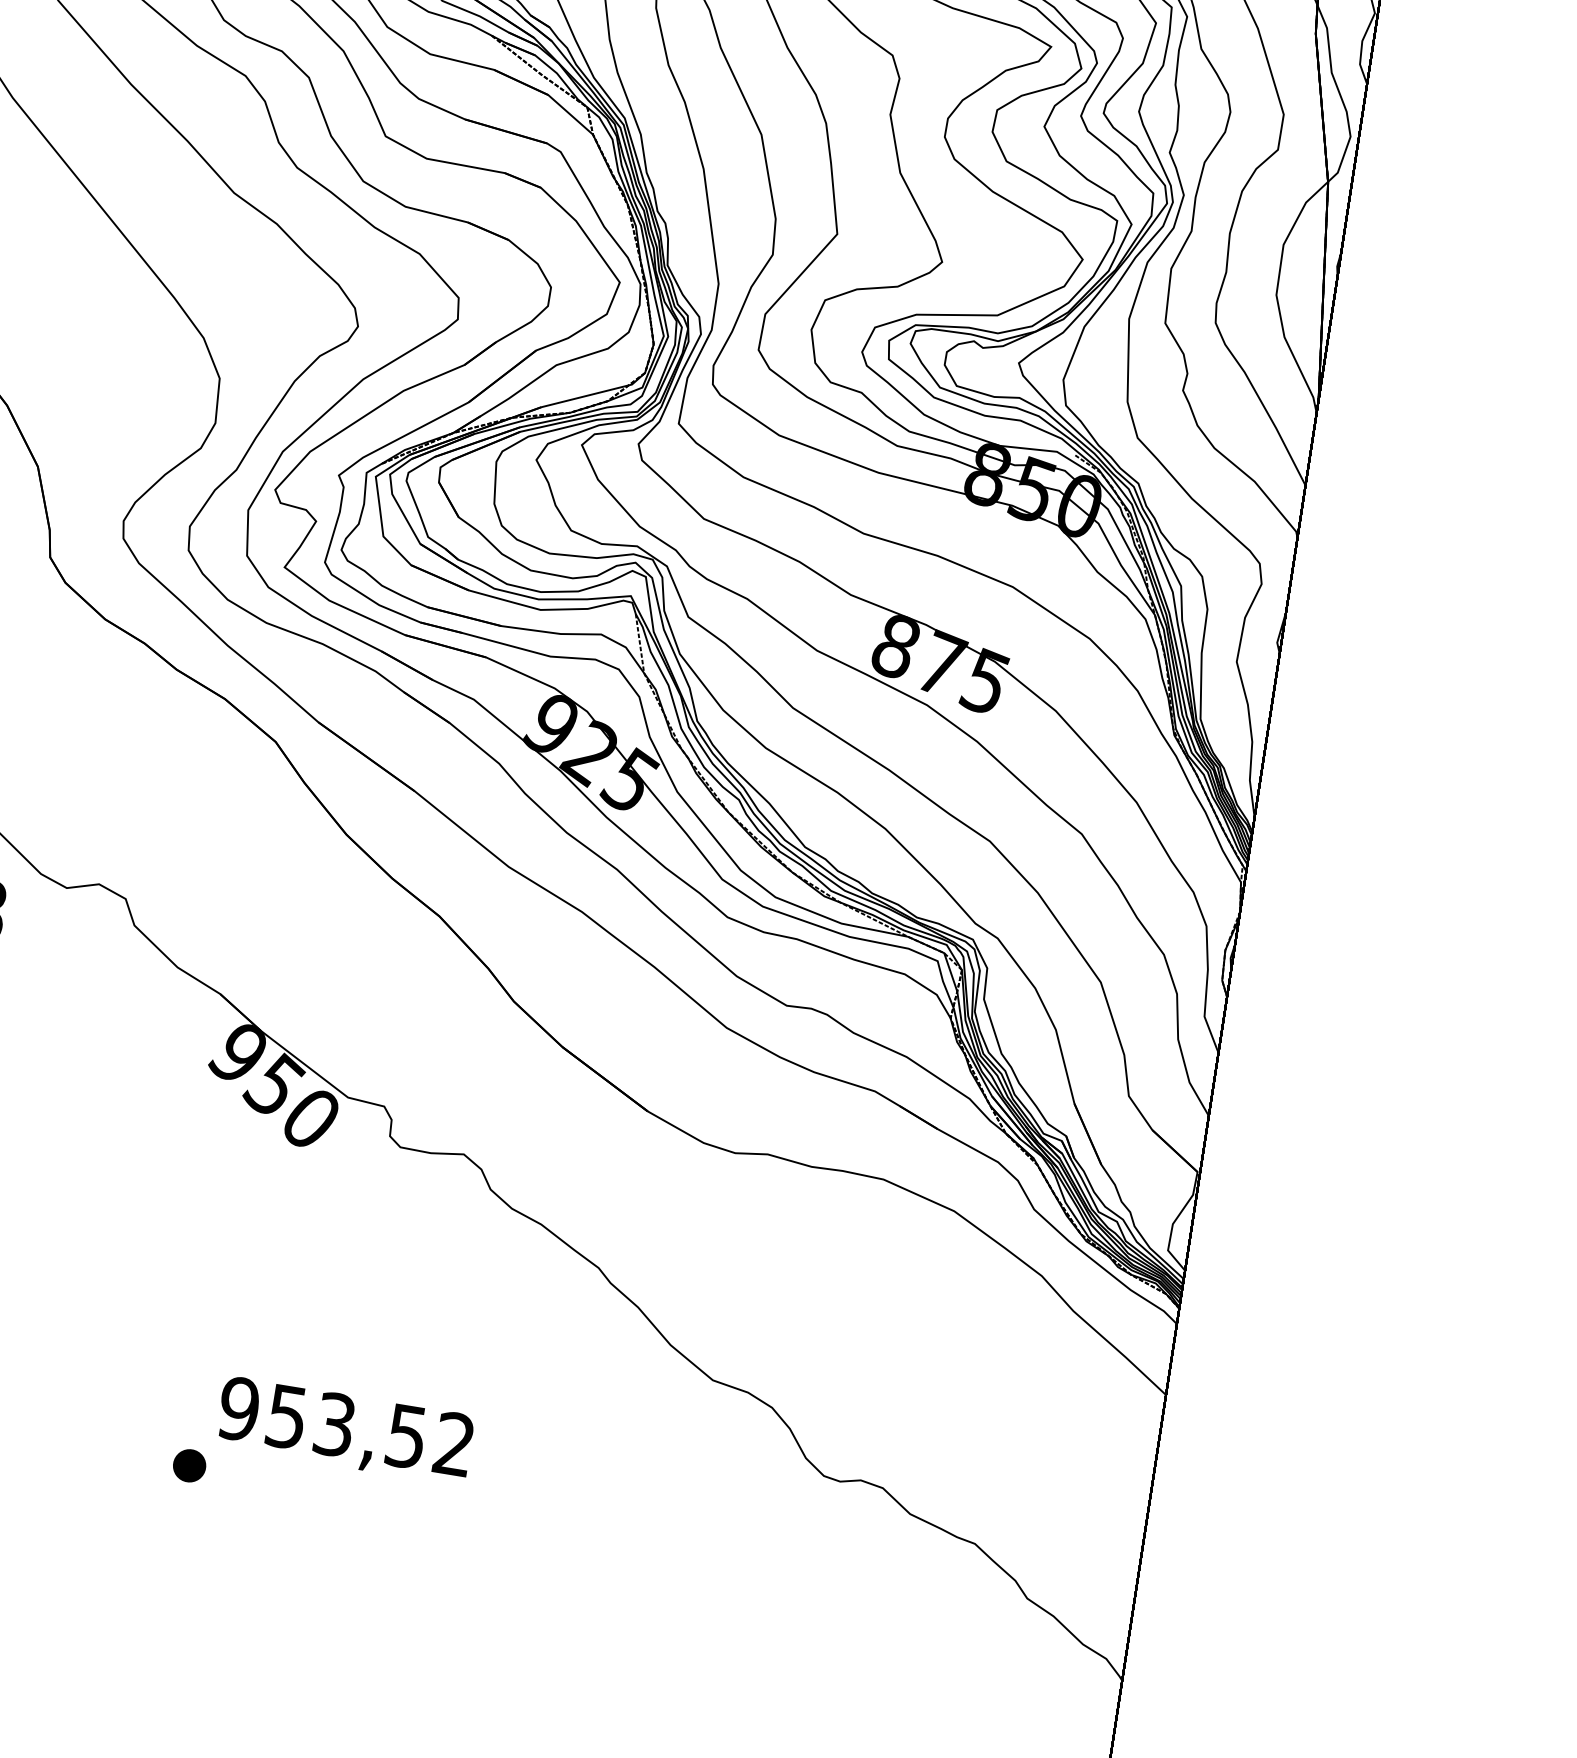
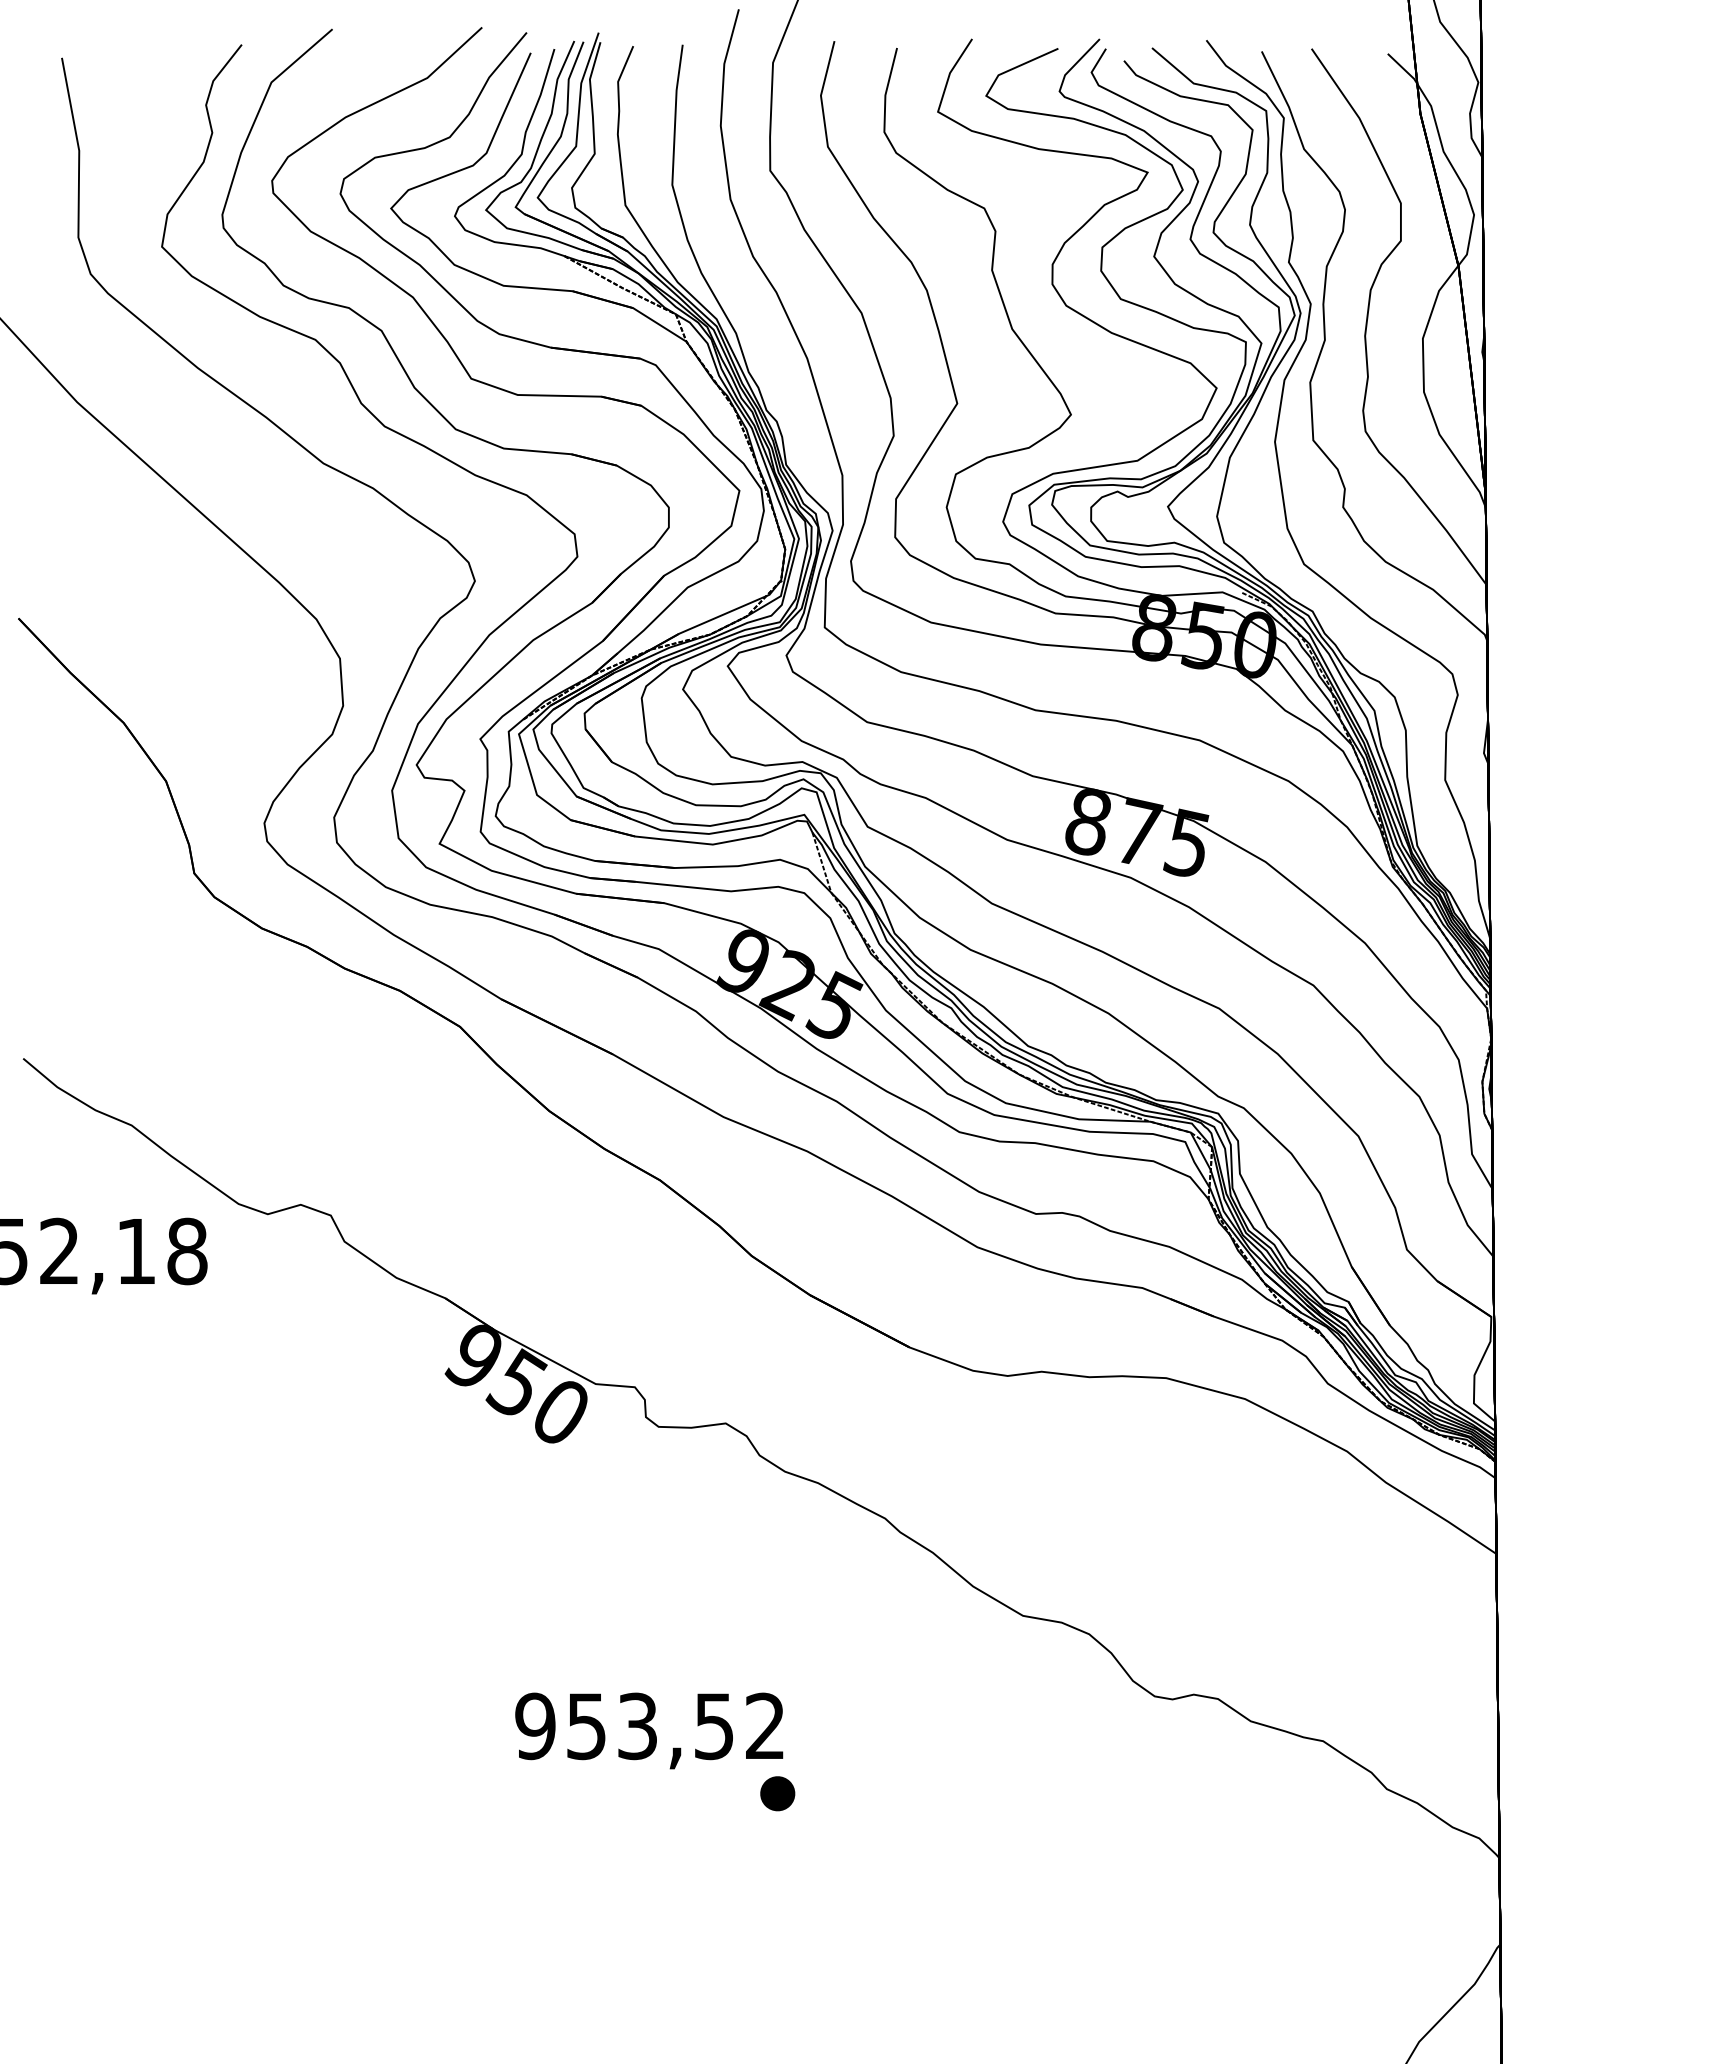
part: (189, 1465) -> (777, 1793), moved

